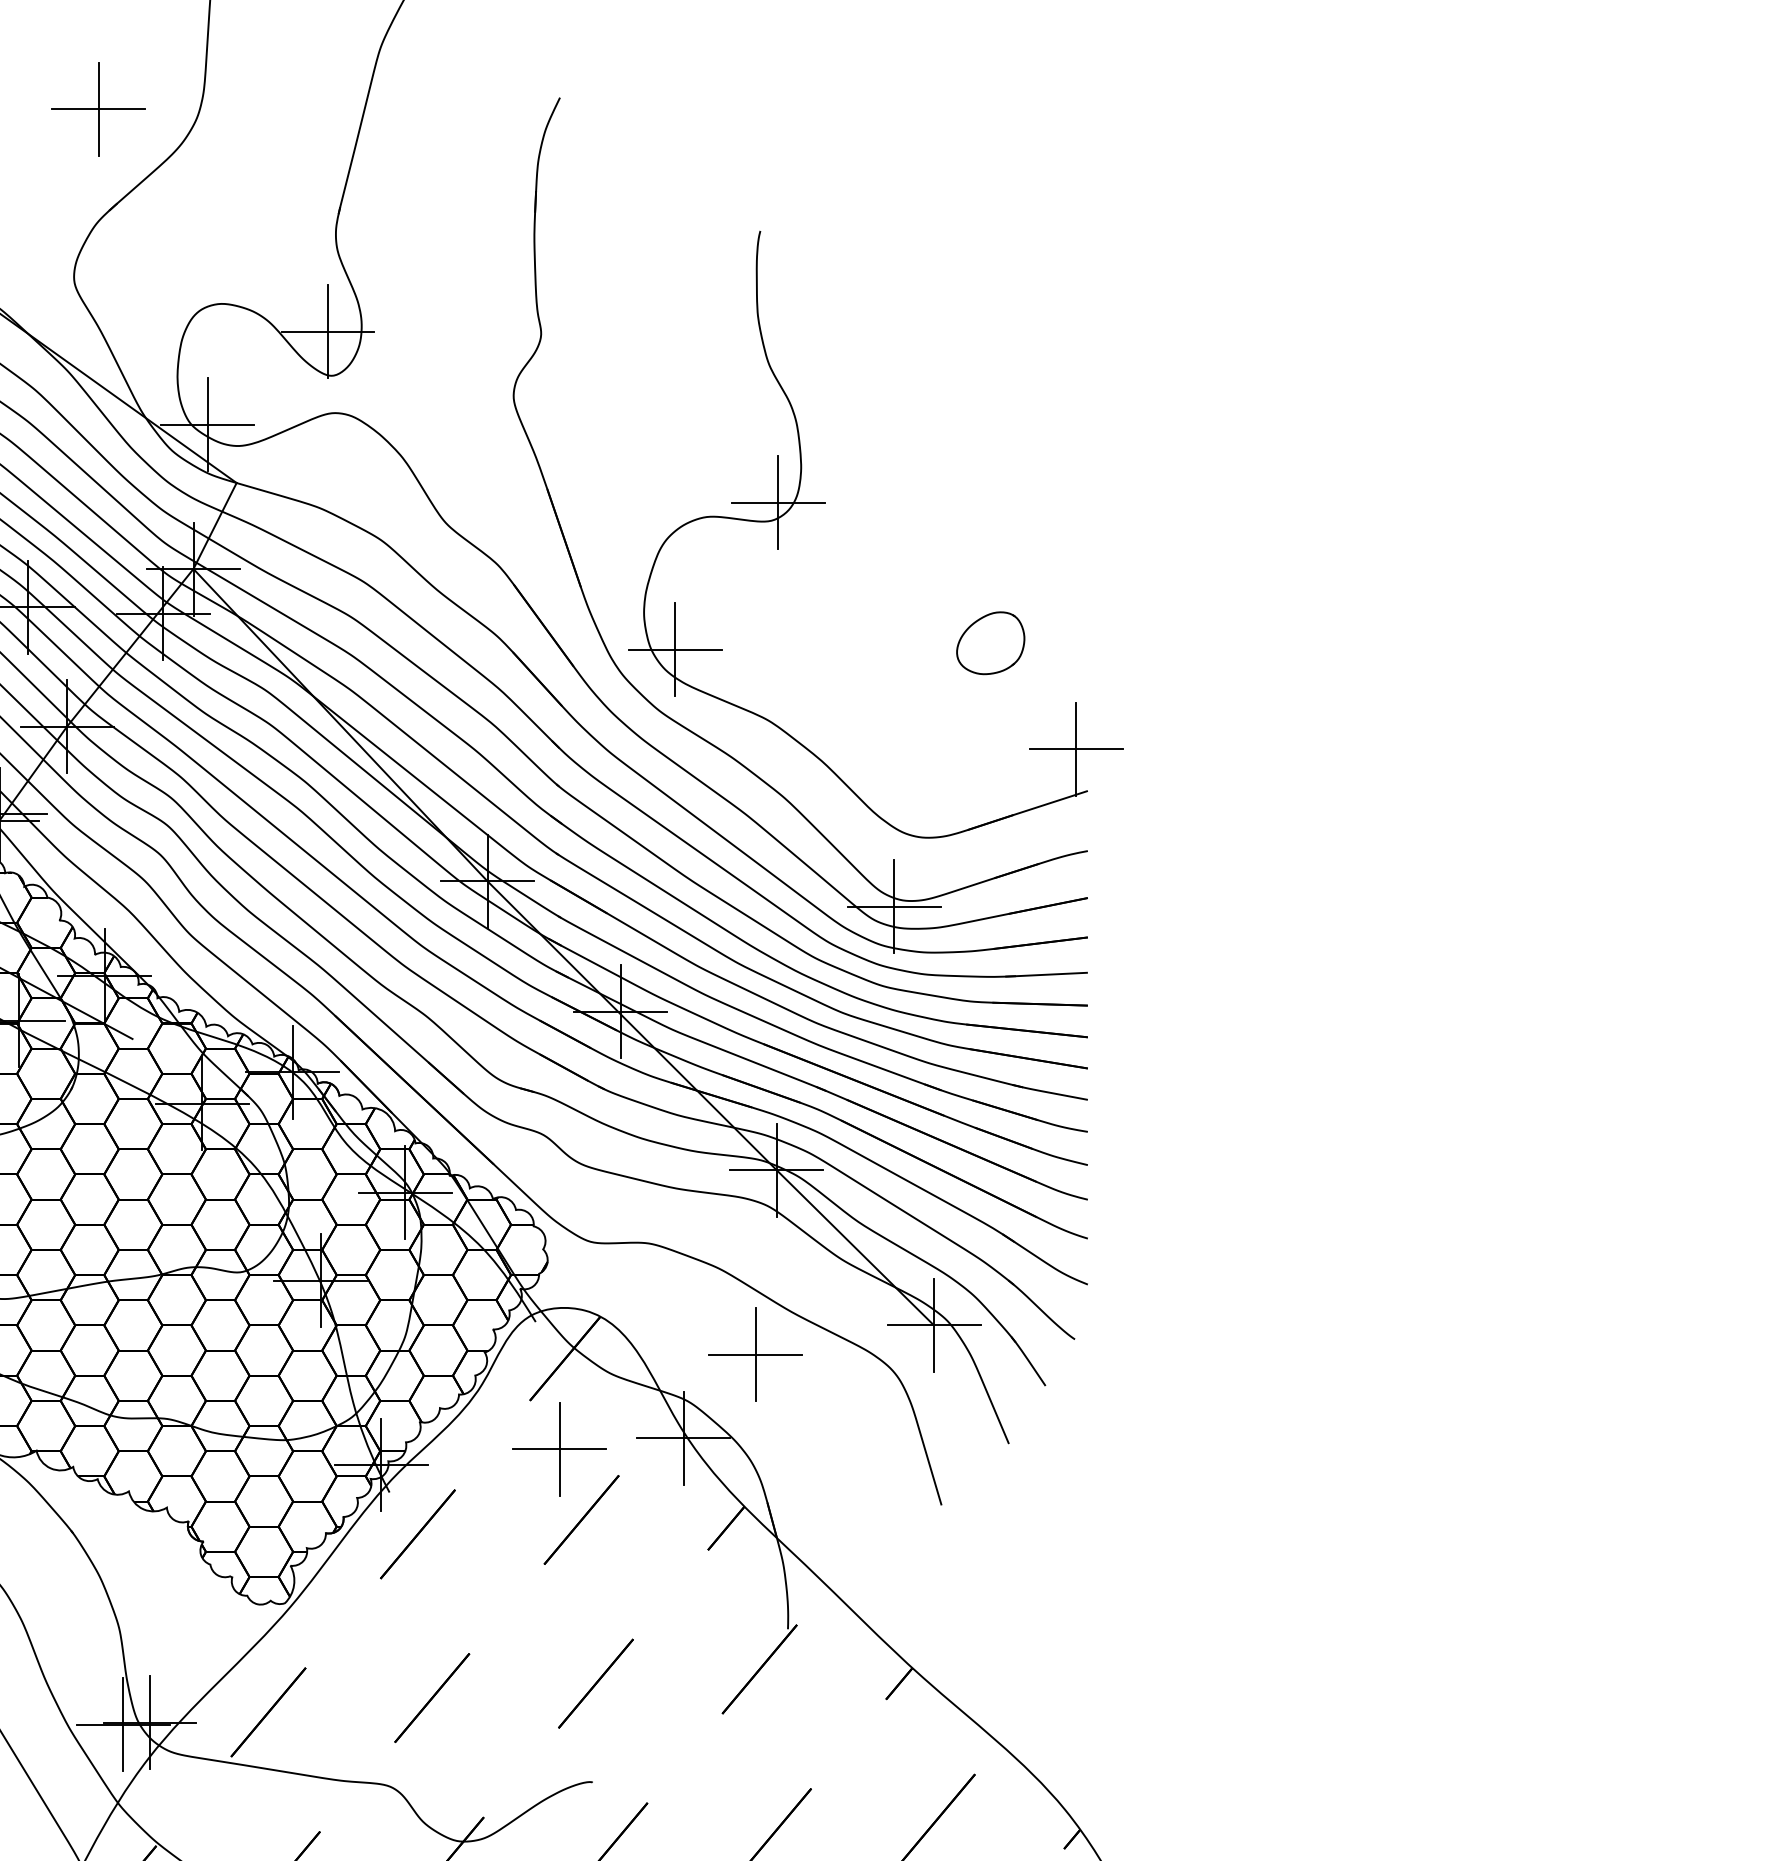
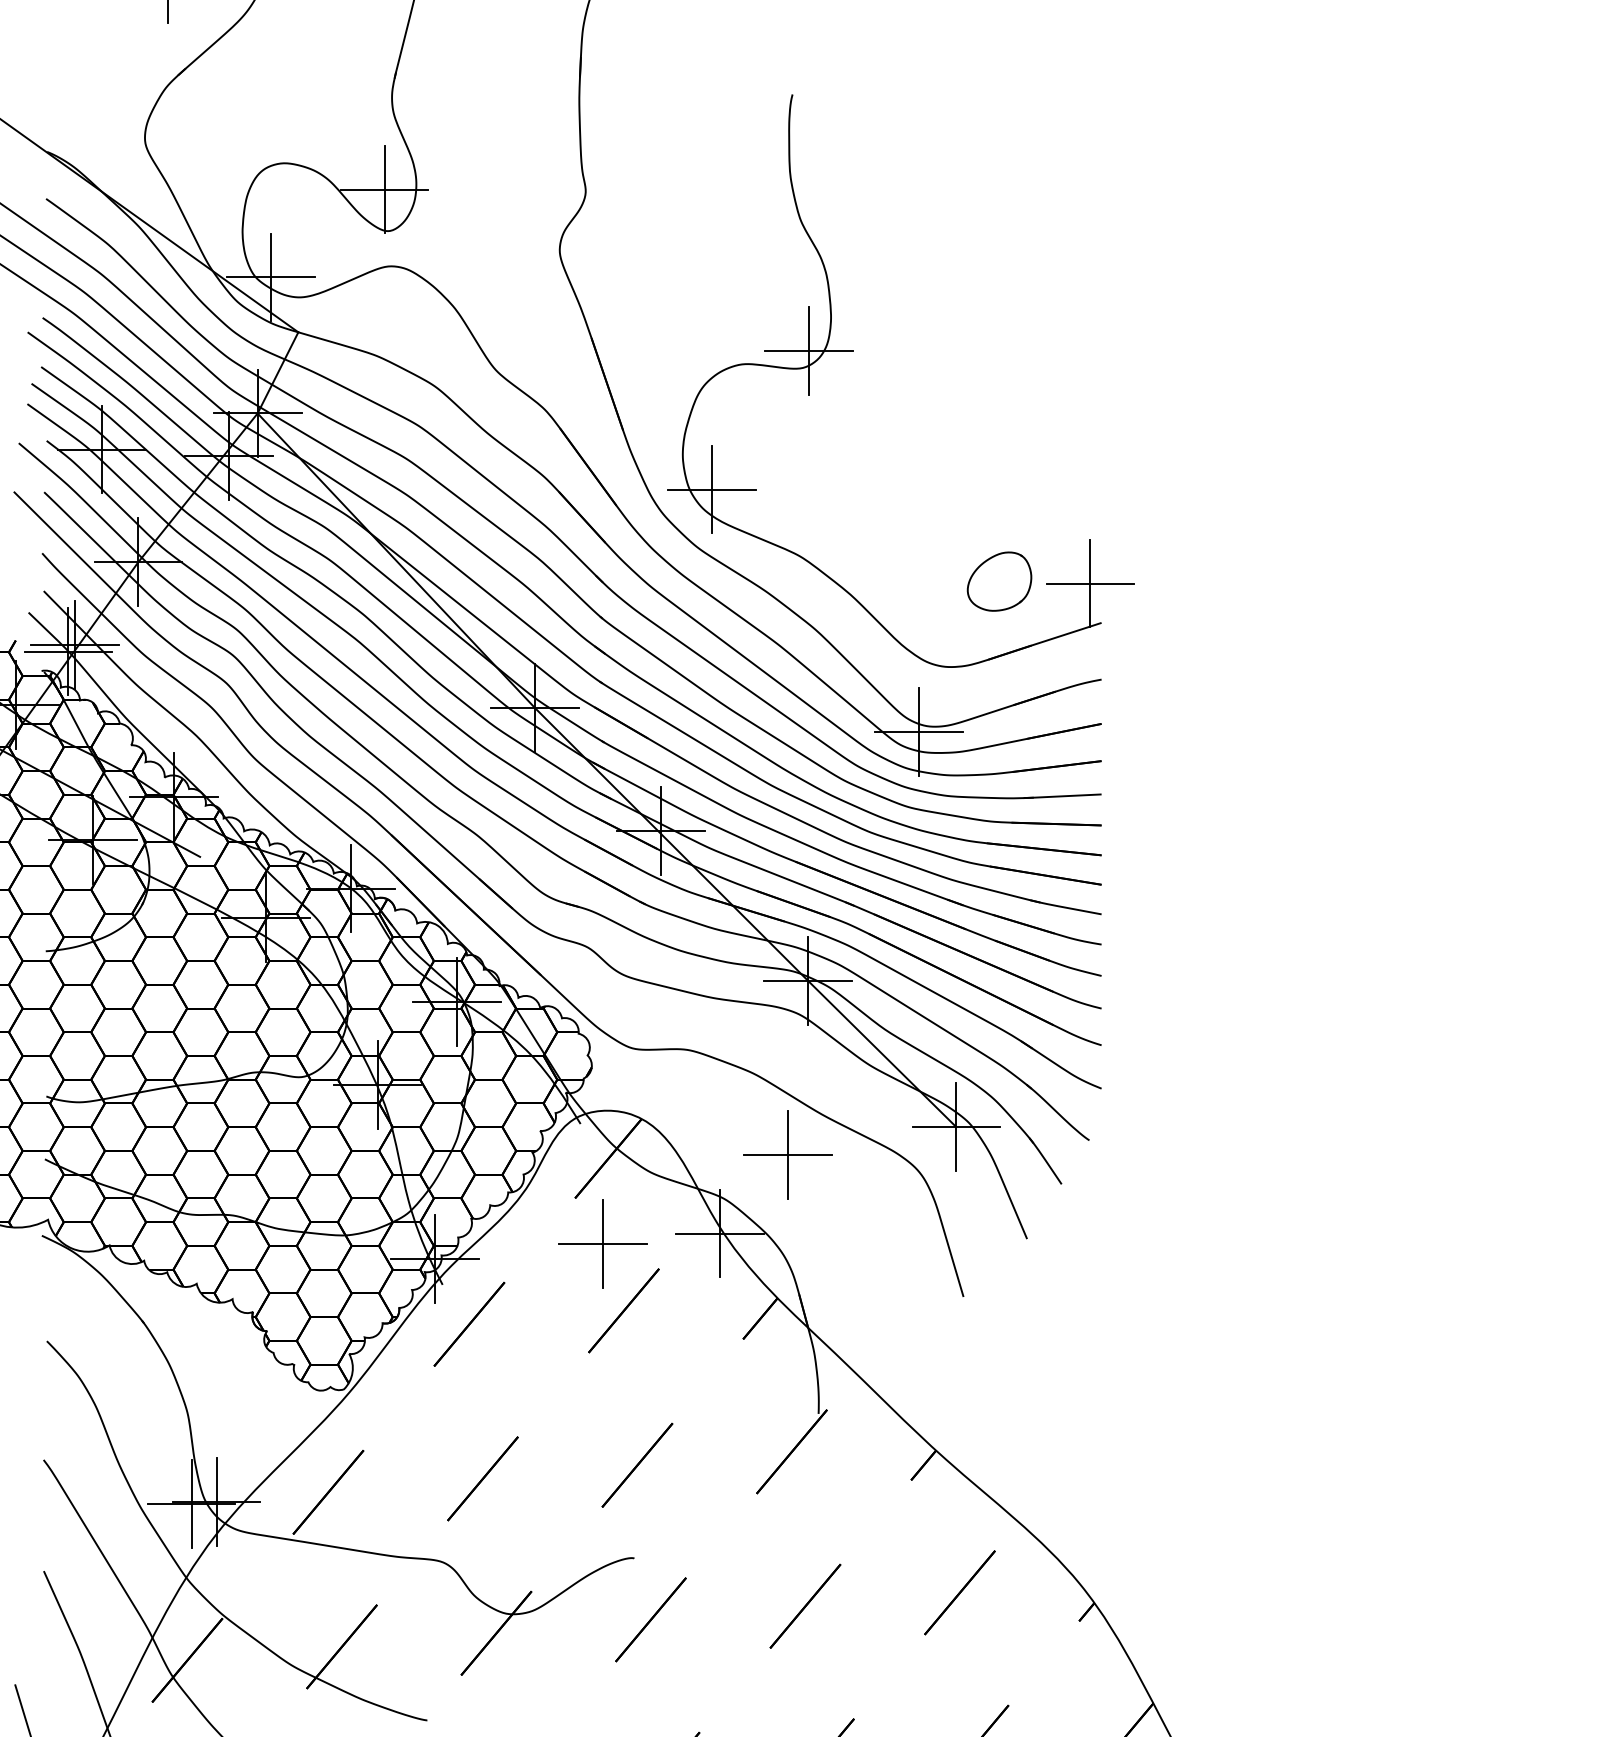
part: (990, 643) -> (999, 581), moved

